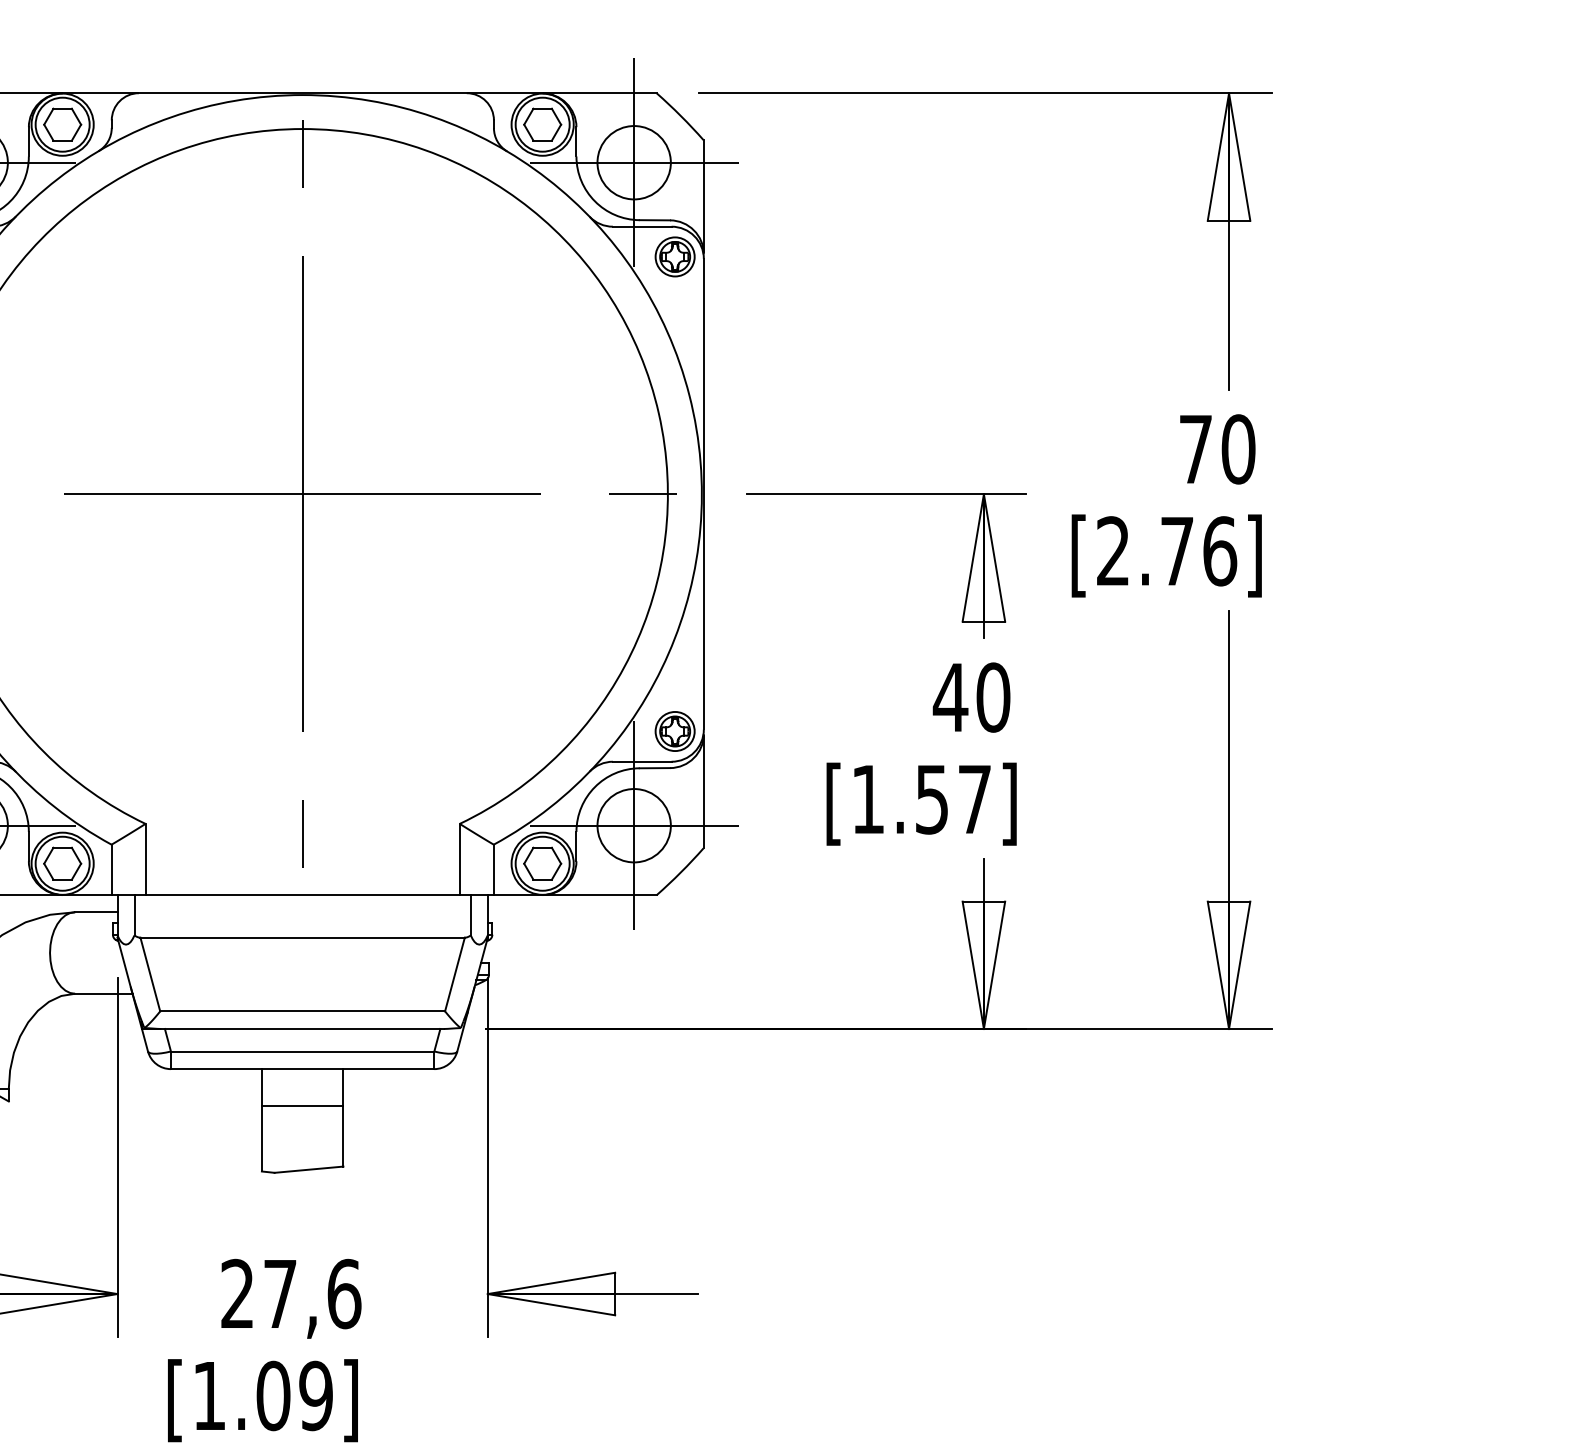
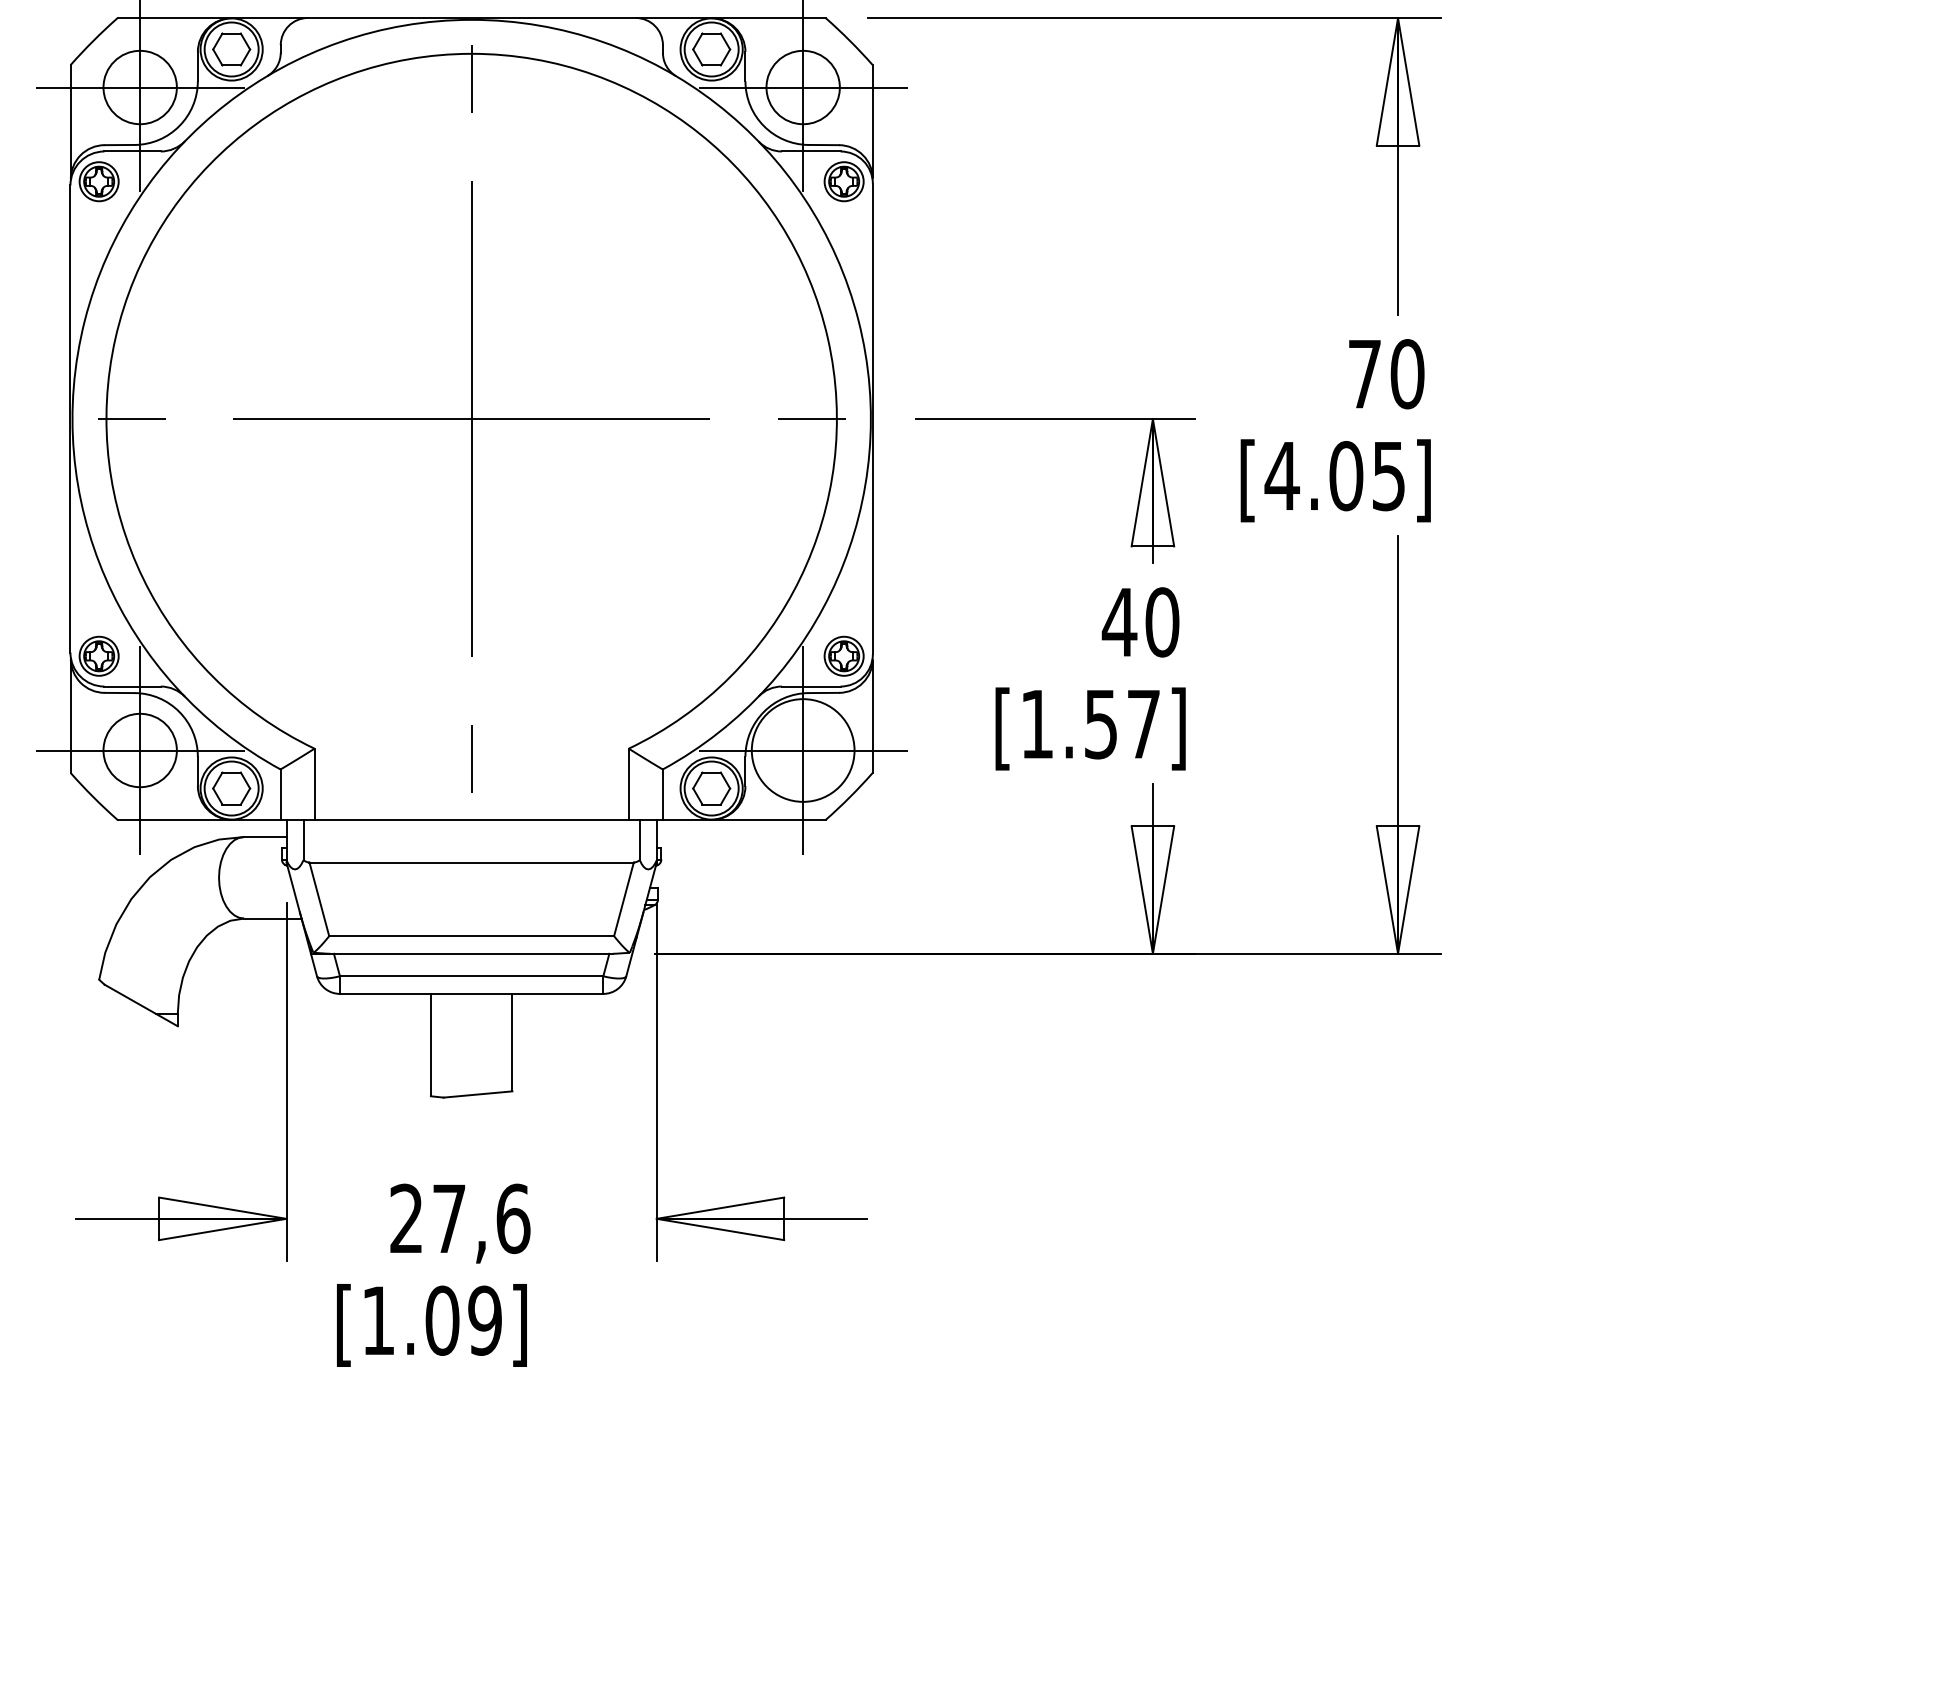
text: (1166, 551) -> (1335, 476), [2.76] -> [4.05]
circle: (633, 825) -> (802, 750), size x1.4
line: (302, 1105) -> (471, 1030), removed

